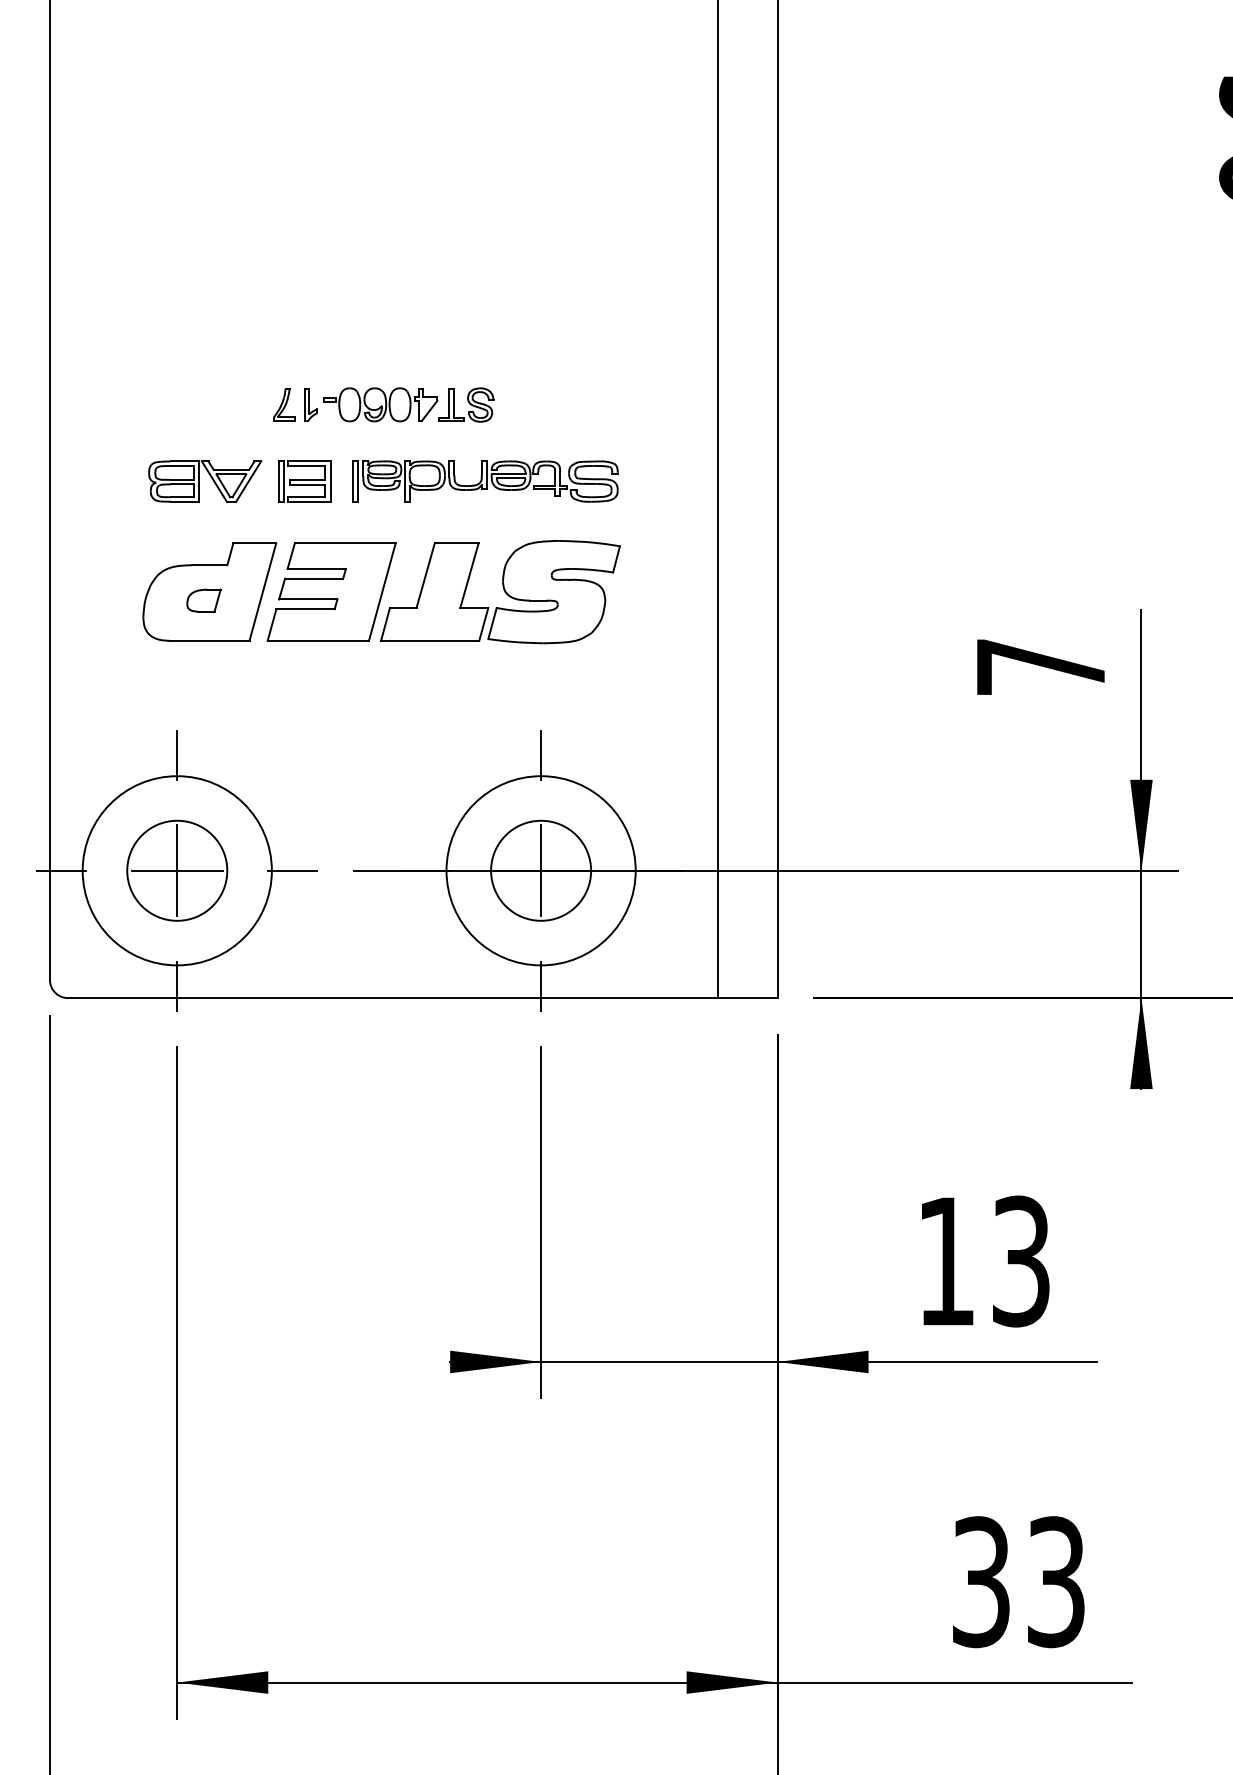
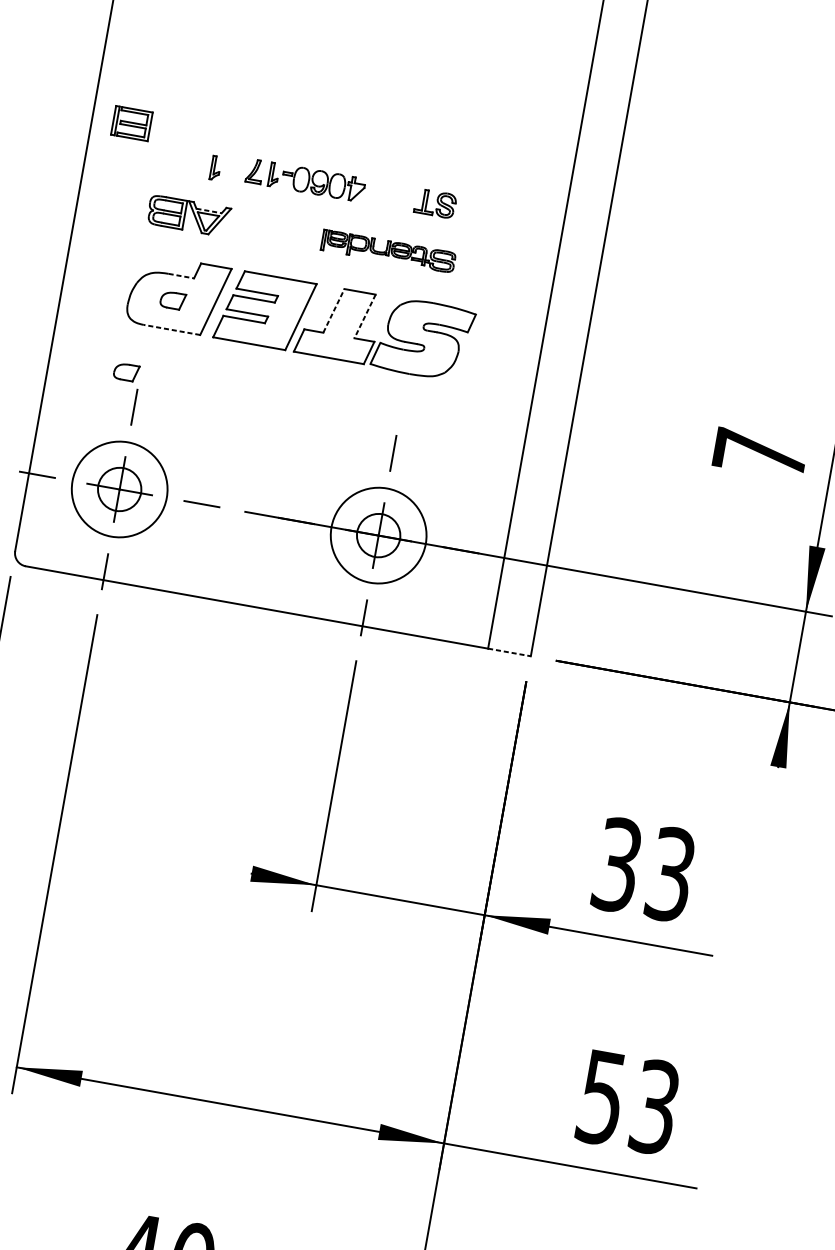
part: (466, 404) -> (435, 203), moved
part: (229, 409) -> (215, 167), added
line: (231, 469) -> (209, 210), solid -> dashed
part: (304, 481) -> (131, 123), moved
part: (485, 481) -> (388, 251), size x0.7
line: (209, 565) -> (181, 276), solid -> dashed
line: (425, 575) -> (333, 310), solid -> dashed
line: (469, 575) -> (365, 316), solid -> dashed
line: (209, 640) -> (171, 329), solid -> dashed
part: (157, 709) -> (126, 372), added
circle: (176, 870) -> (119, 489), size x0.7
circle: (177, 870) -> (119, 489), size x0.6
circle: (540, 870) -> (378, 535), size x0.7
circle: (541, 870) -> (378, 535), size x0.6
line: (748, 998) -> (510, 652), solid -> dashed
text: (946, 1261) -> (617, 865), 13 -> 33
text: (981, 1581) -> (602, 1097), 33 -> 53

